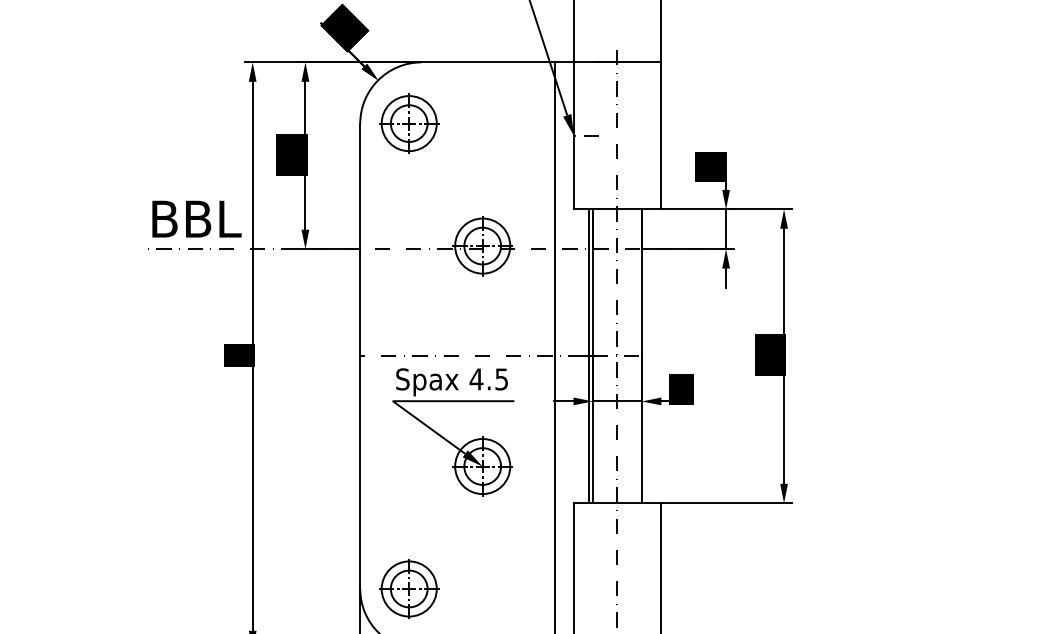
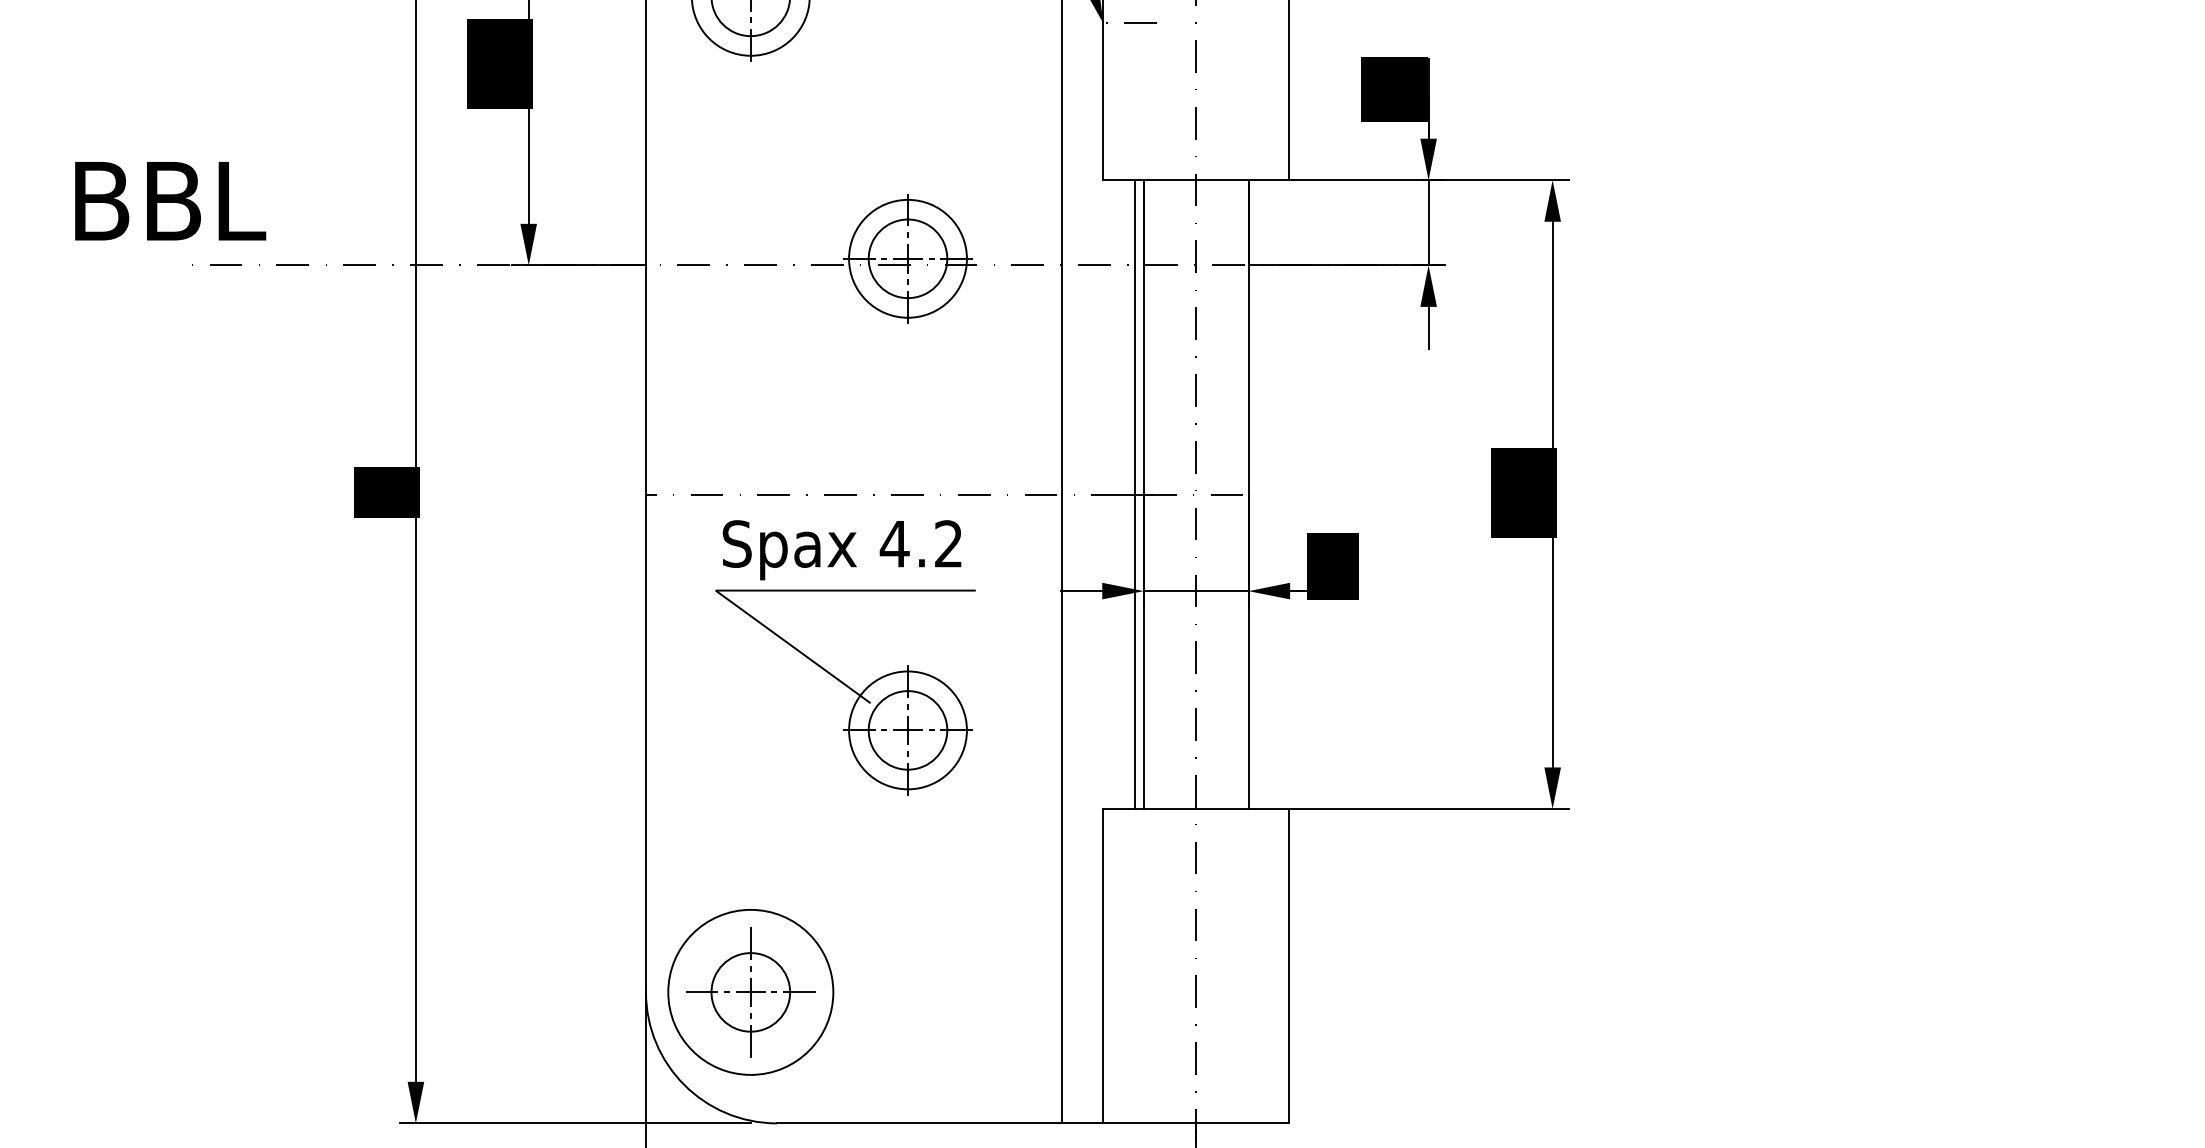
text: (196, 218) -> (169, 199), moved
text: (501, 379) -> (948, 544), 4.5 -> 4.2
fill: (472, 458) -> (886, 713), removed
circle: (408, 588) -> (749, 991), size x1.4

